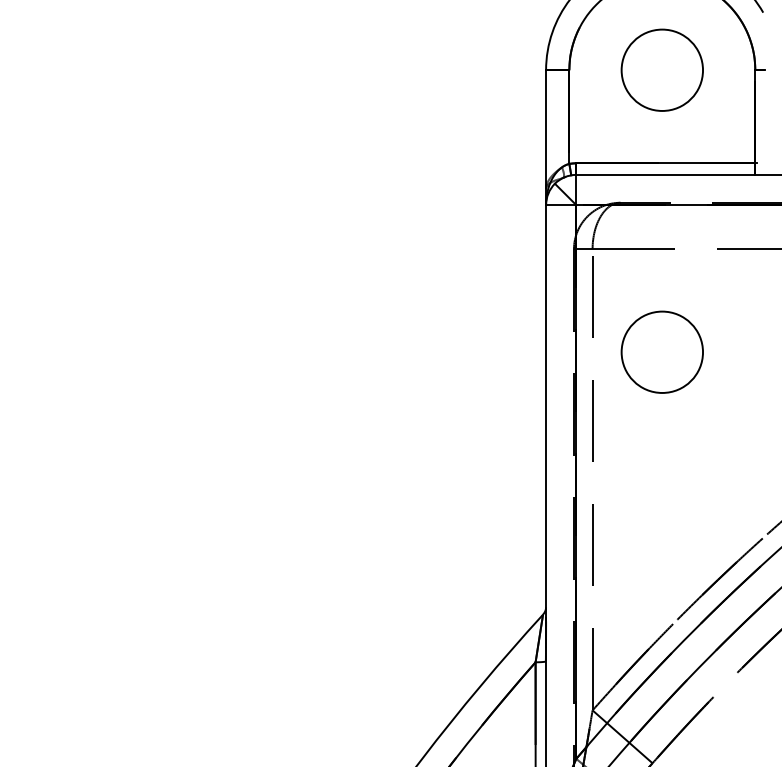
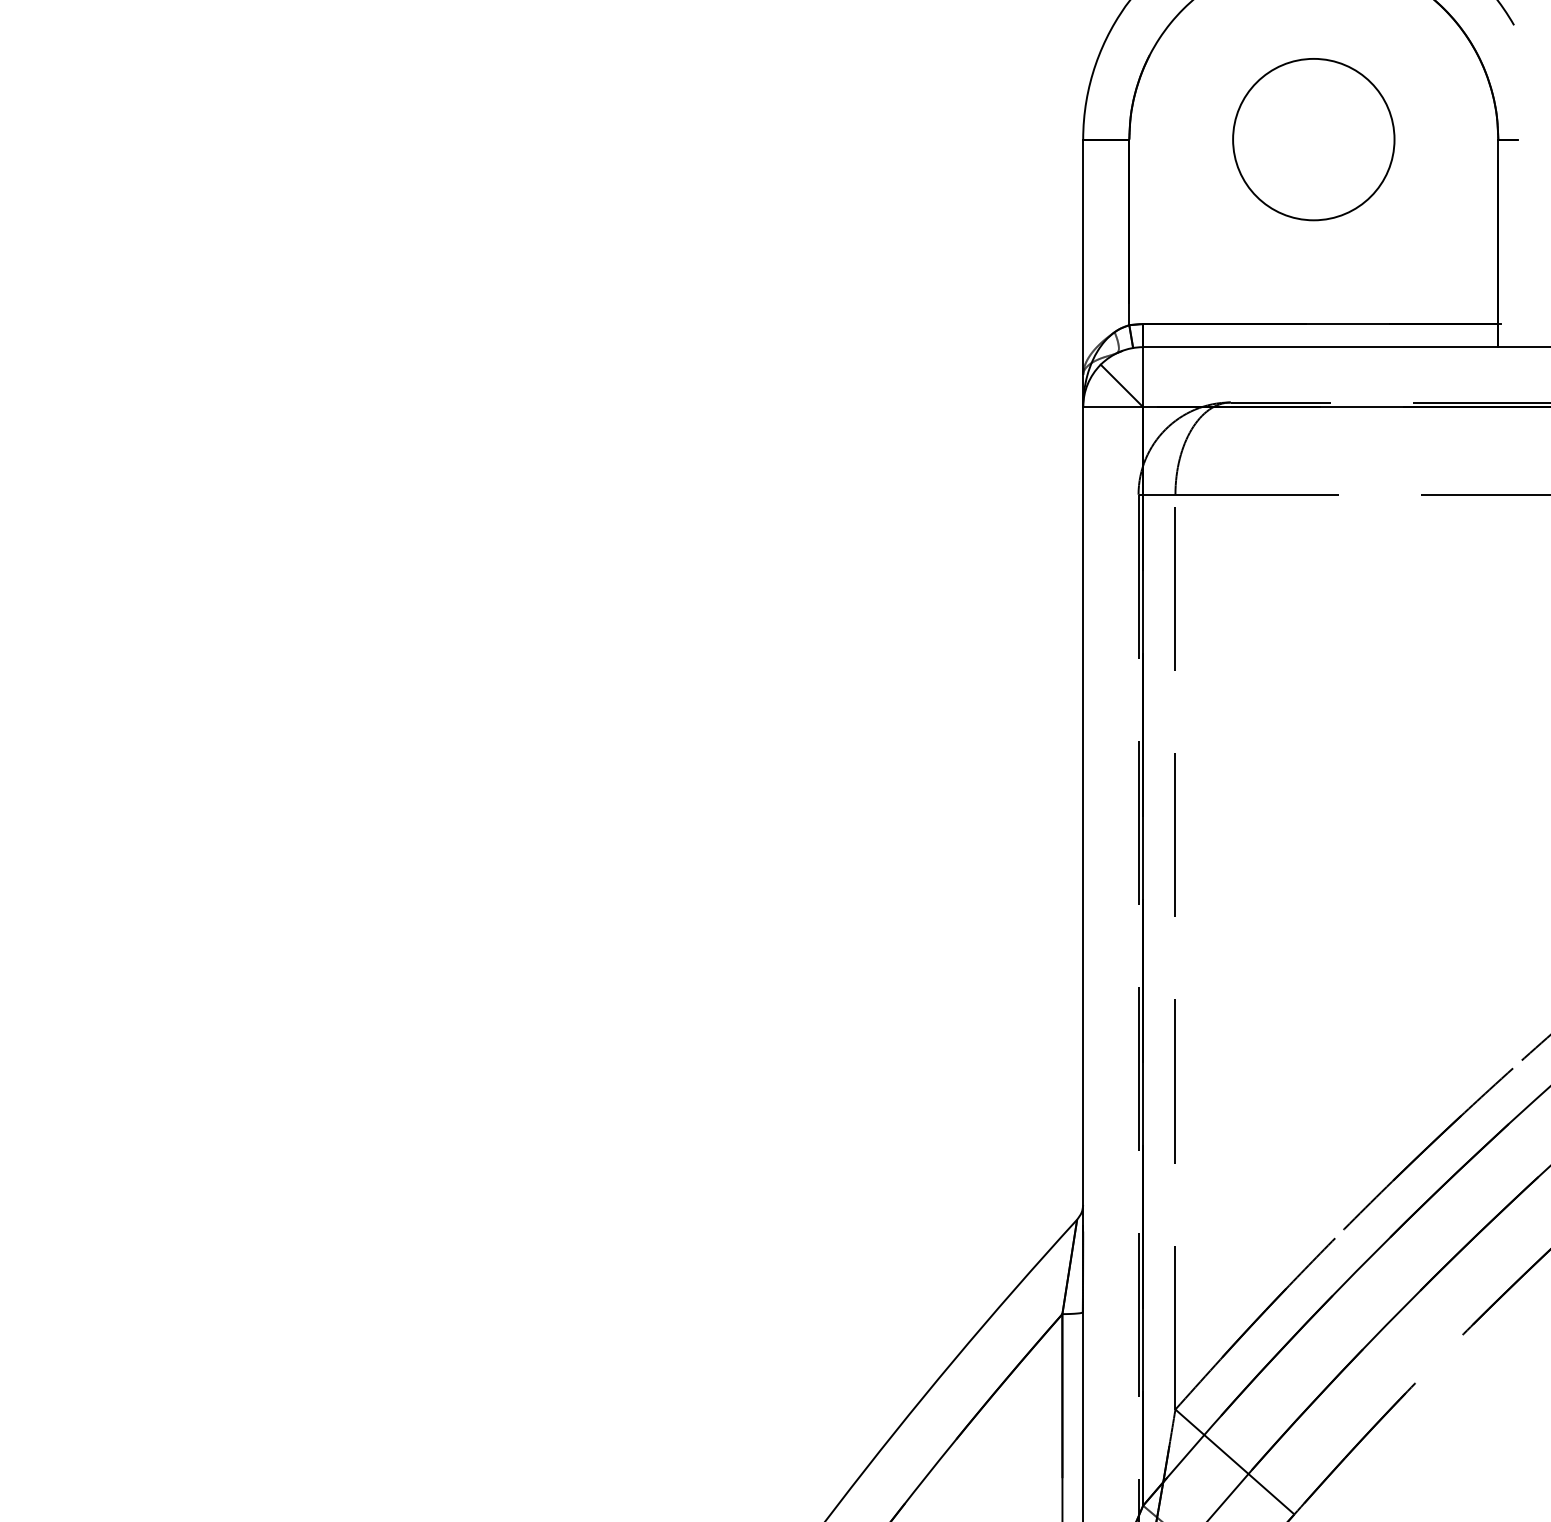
circle: (661, 351) -> (1312, 697), removed

